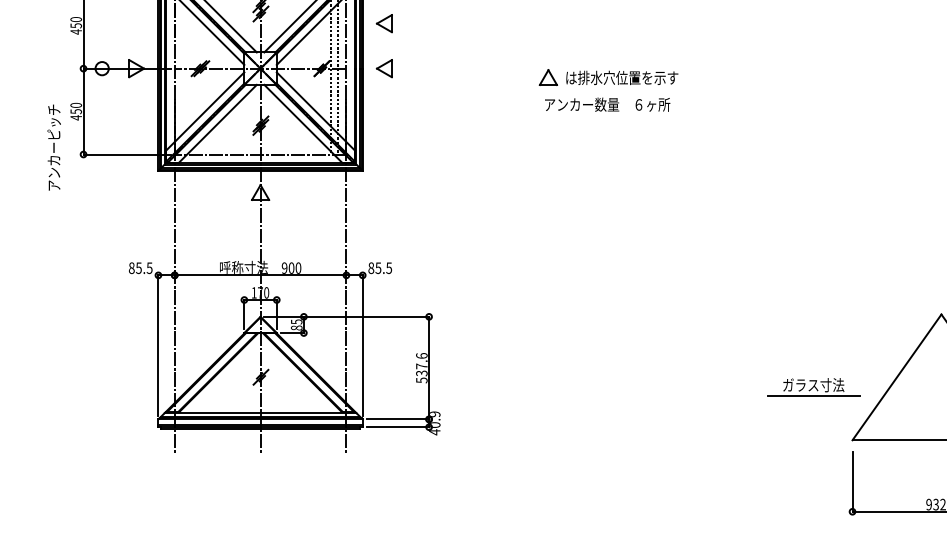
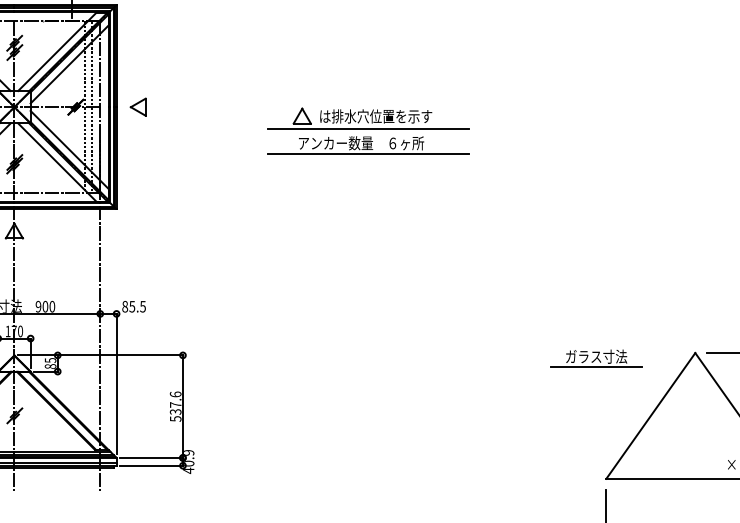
part: (383, 23) -> (137, 62), removed
line: (613, 90) -> (367, 129), added
line: (613, 115) -> (367, 154), added
part: (813, 387) -> (596, 359), moved

